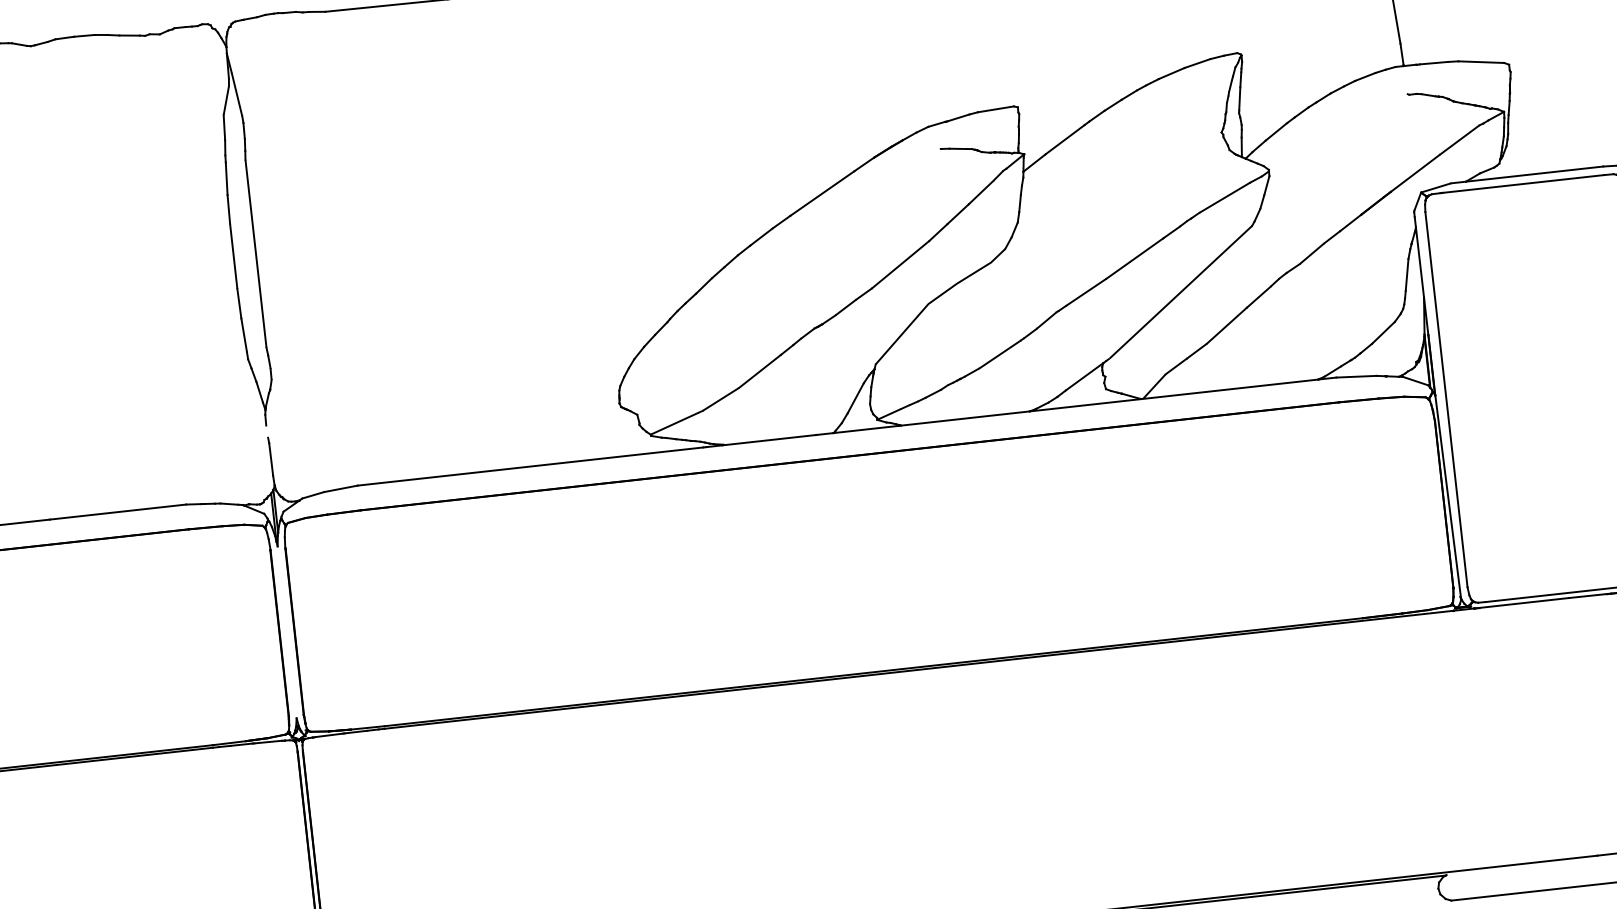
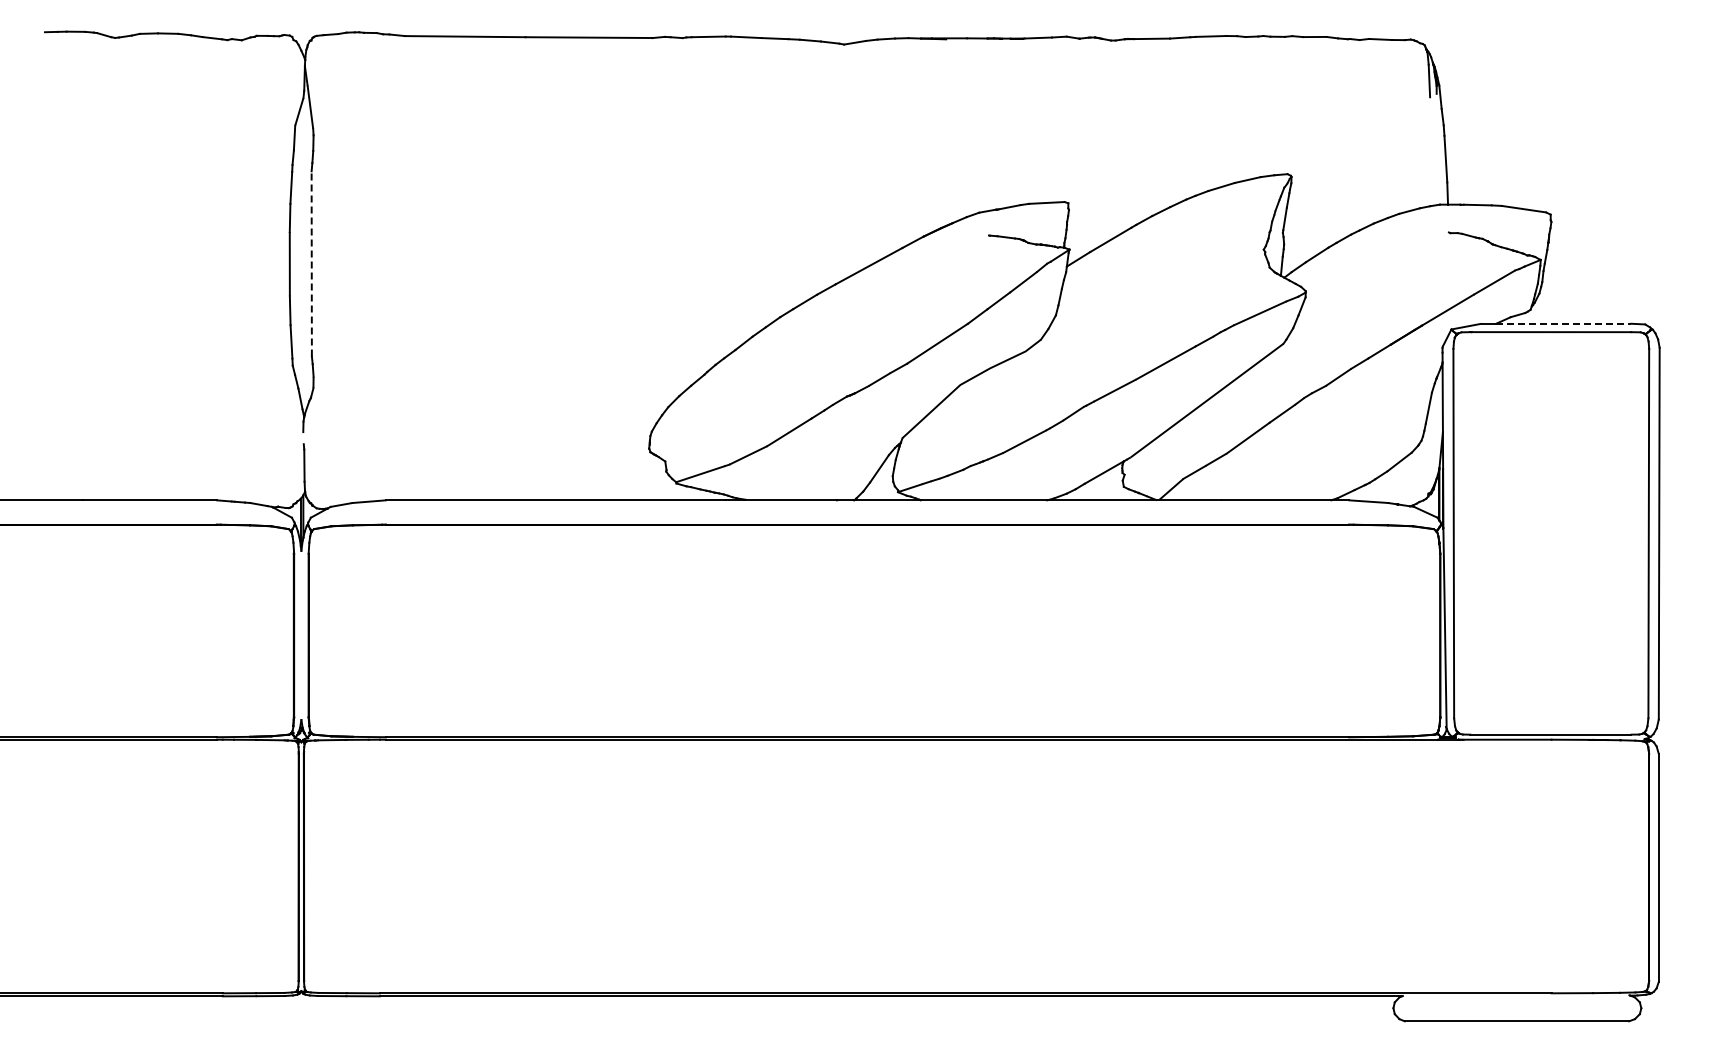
line: (1534, 173) -> (1563, 323), solid -> dashed
line: (255, 253) -> (311, 263), solid -> dashed

